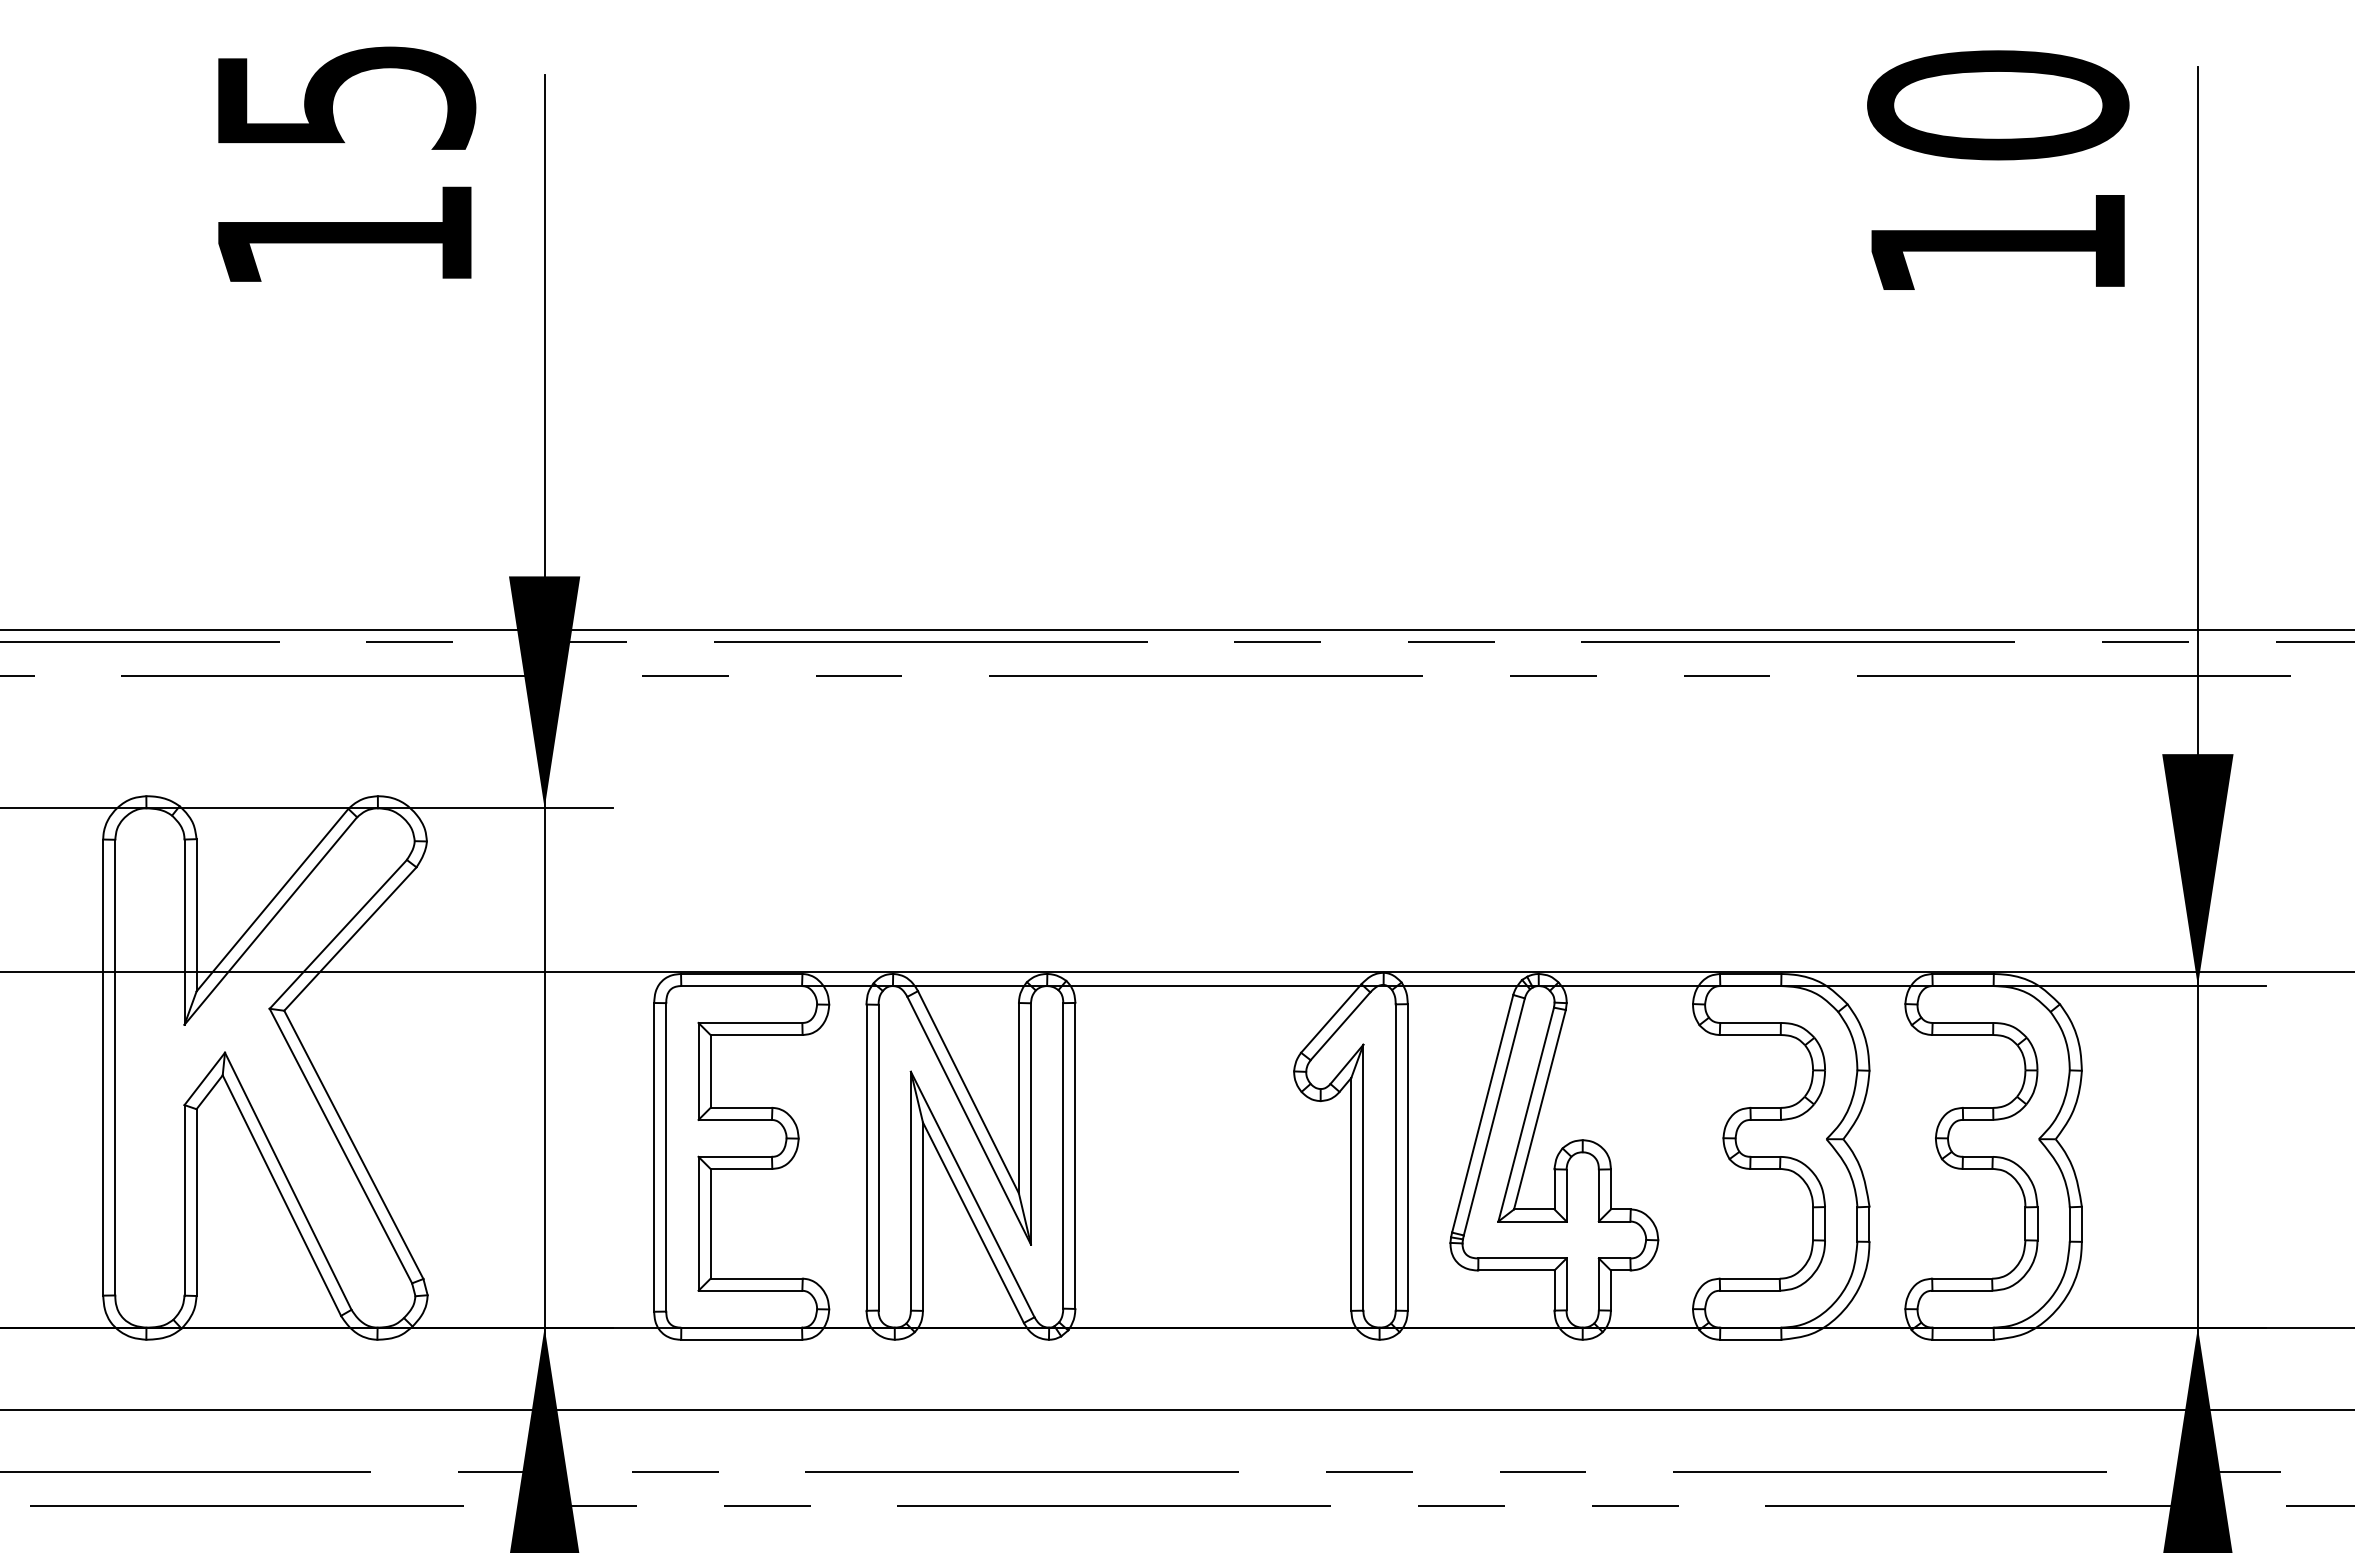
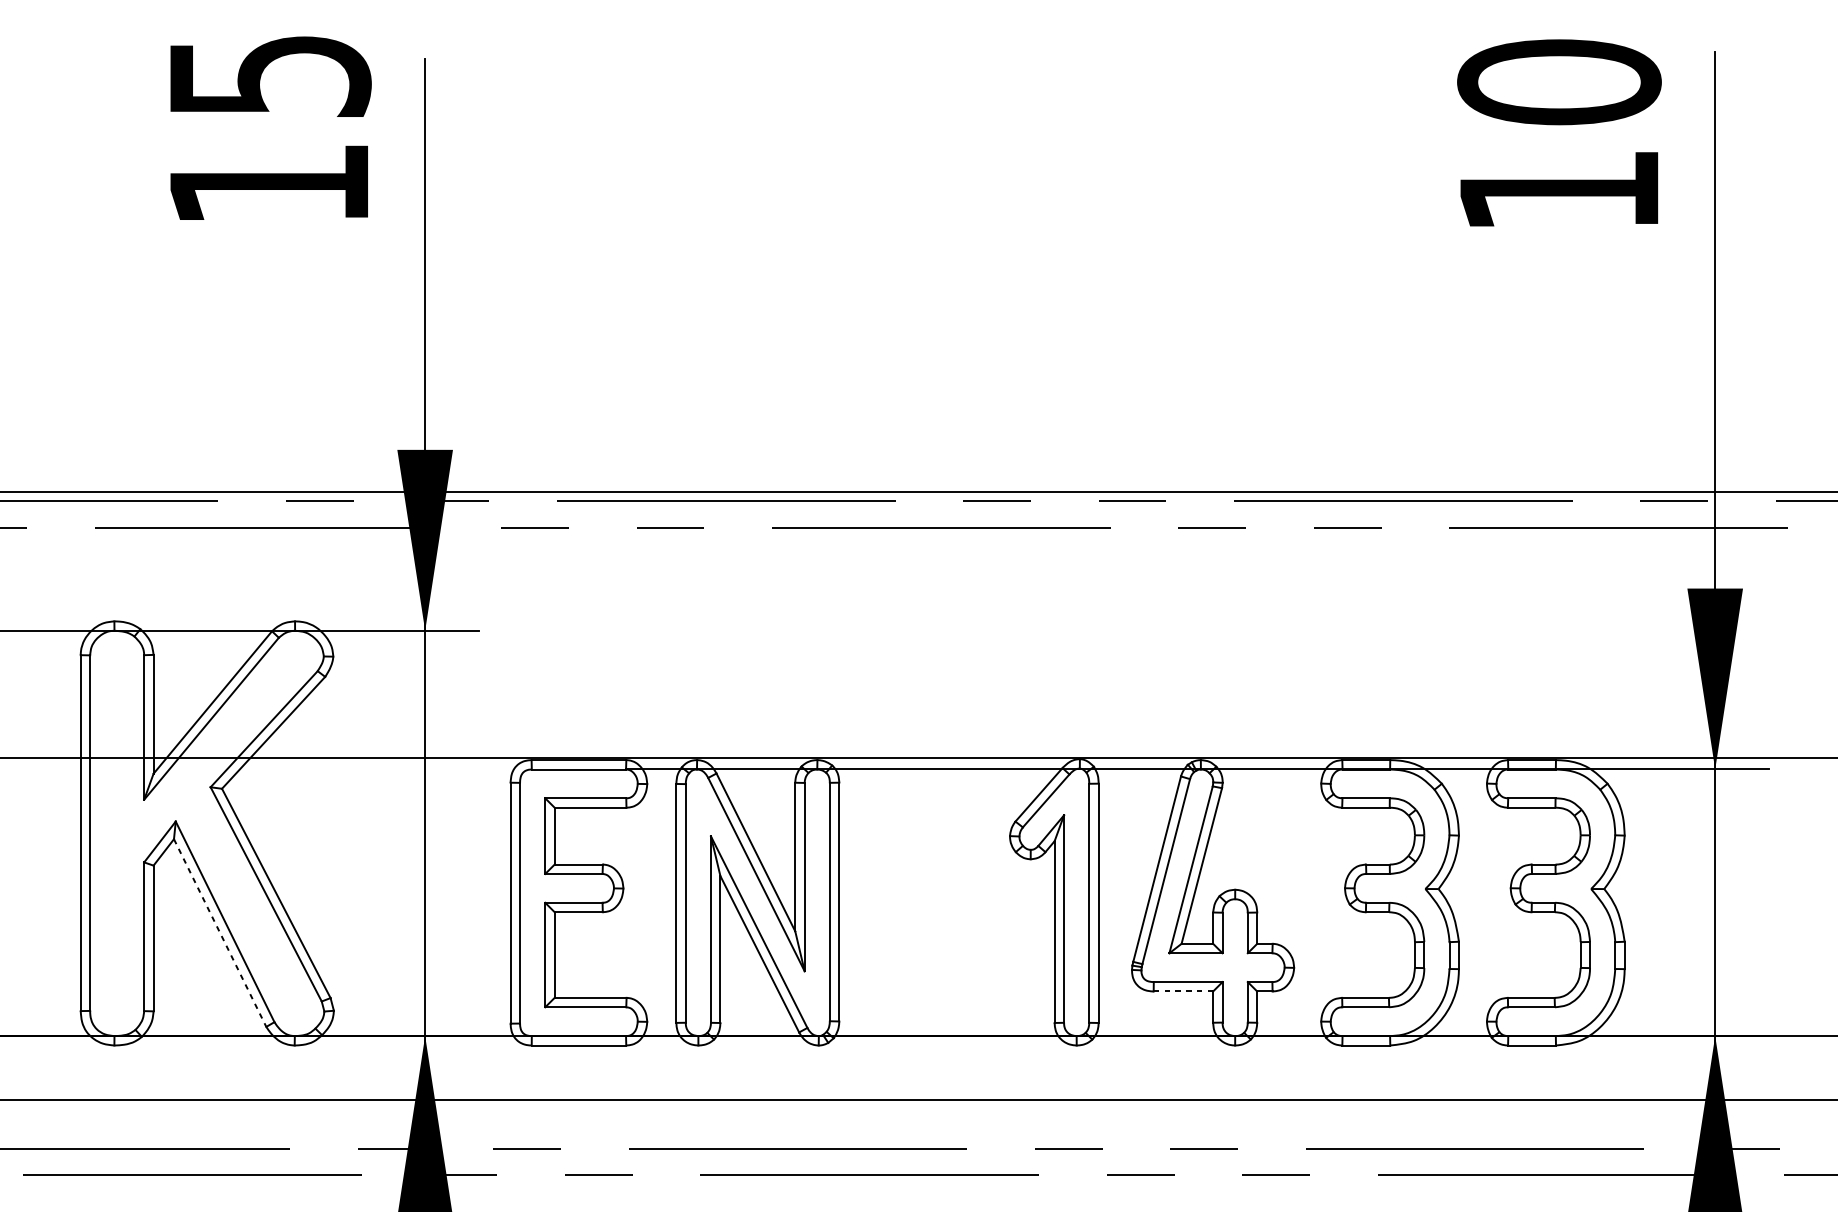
line: (282, 1196) -> (220, 933), solid -> dashed
line: (1516, 1270) -> (1183, 991), solid -> dashed

